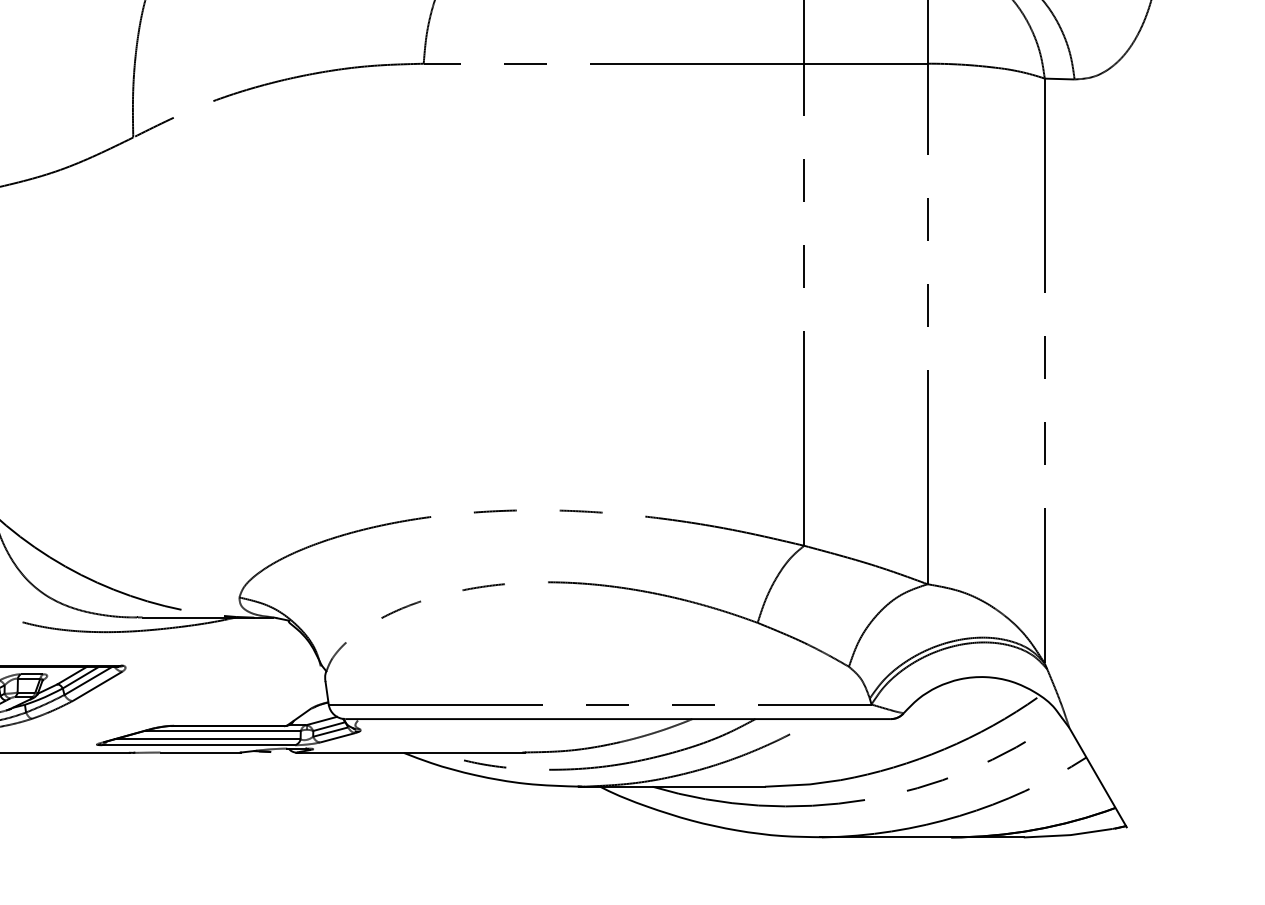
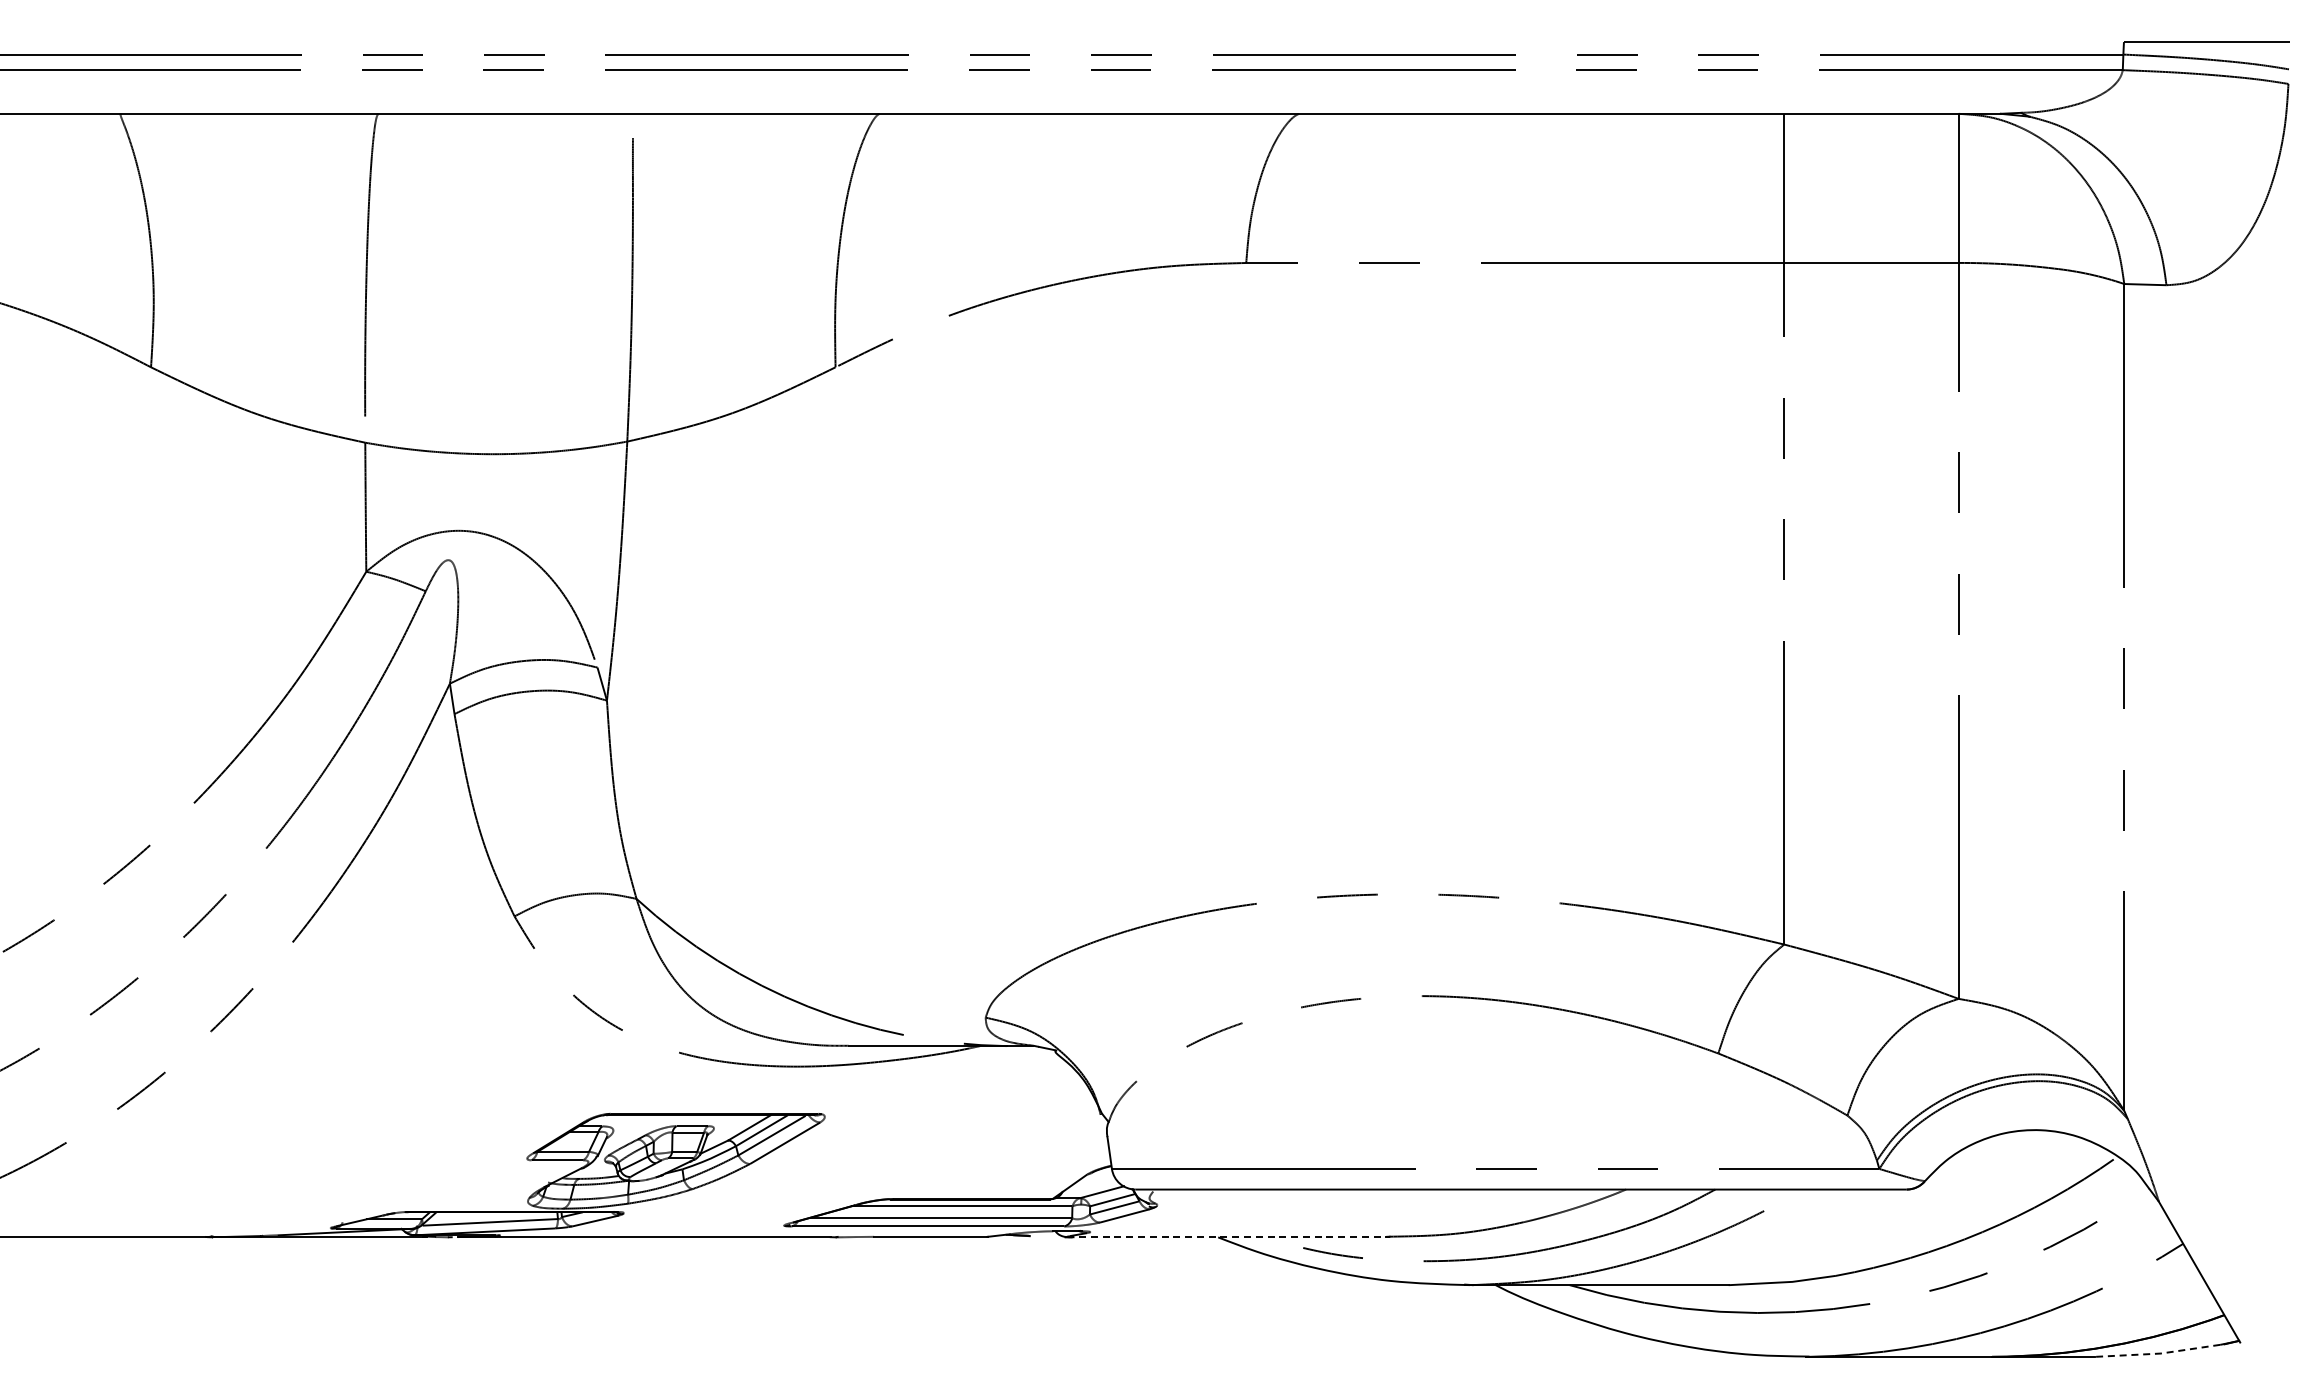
line: (411, 753) -> (1228, 1237), solid -> dashed
line: (1068, 835) -> (2157, 1353), solid -> dashed

